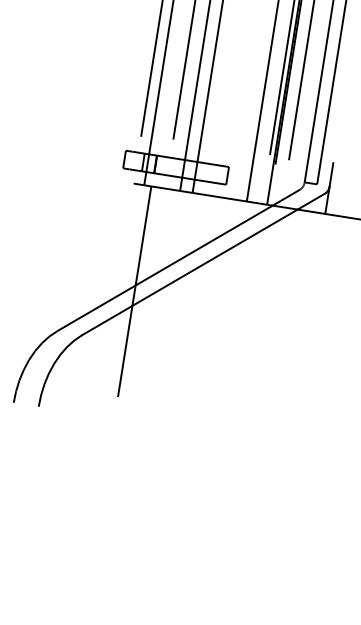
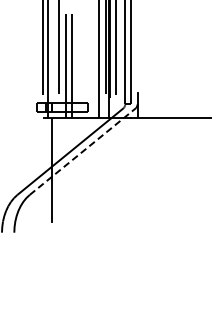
line: (203, 264) -> (82, 151), solid -> dashed

